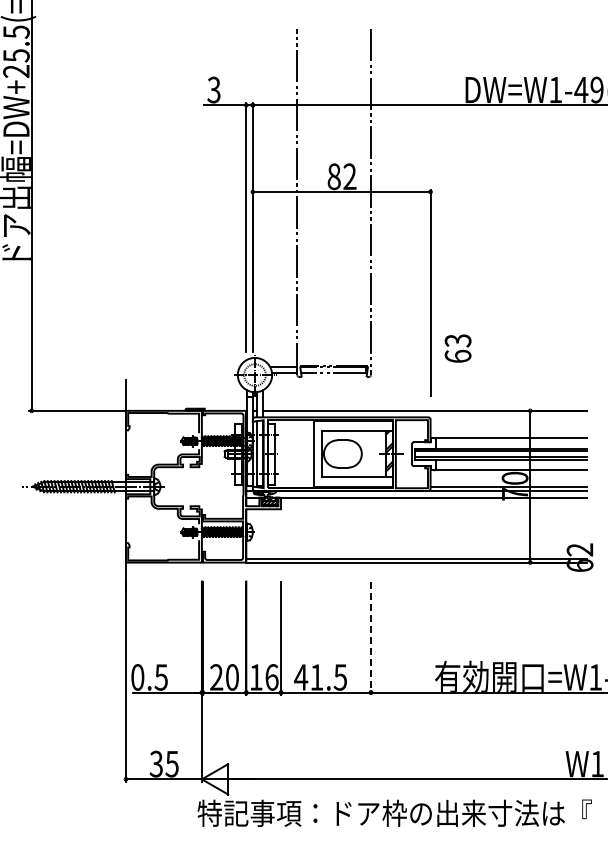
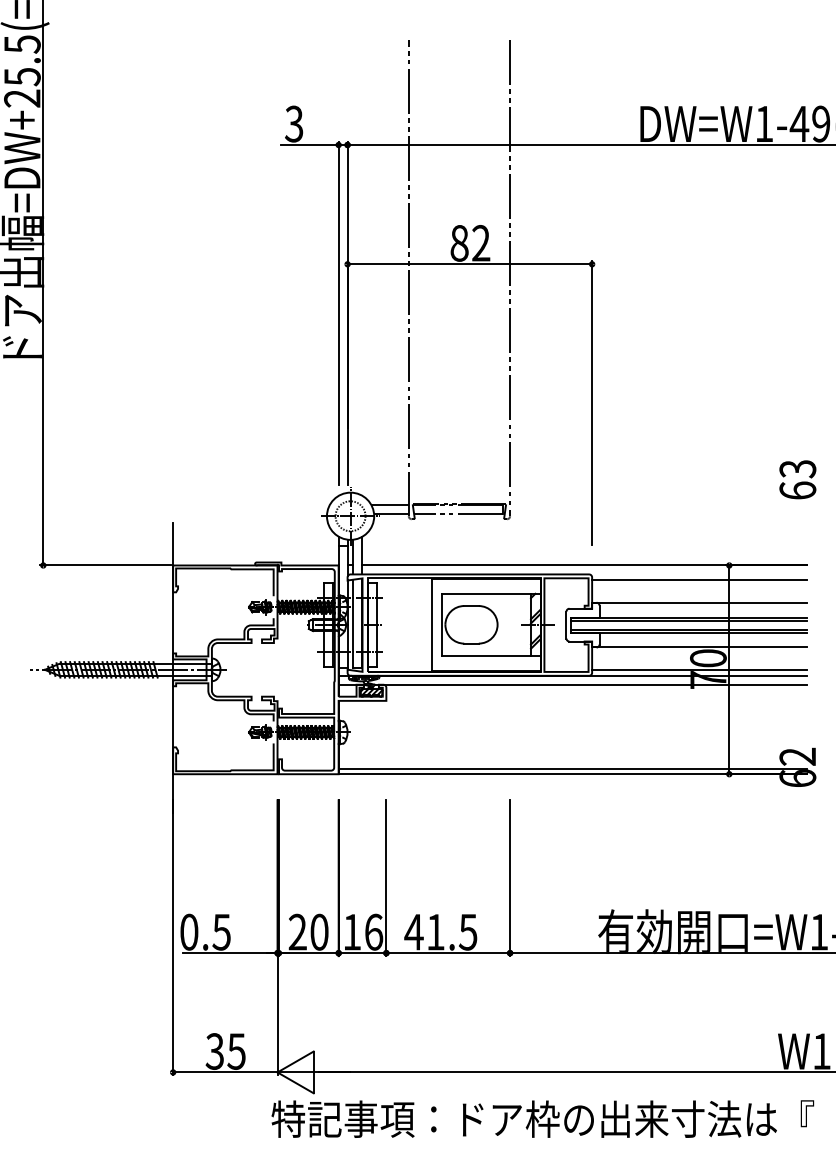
text: (457, 348) -> (797, 479), moved
line: (508, 421) -> (699, 580), added
line: (370, 638) -> (509, 878), dashed -> solid

